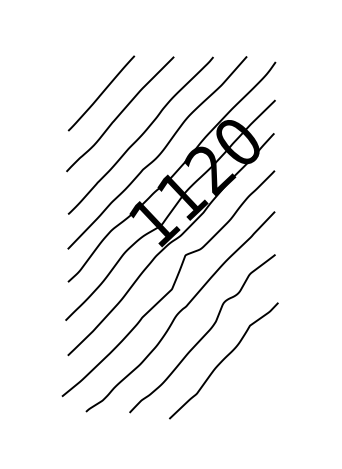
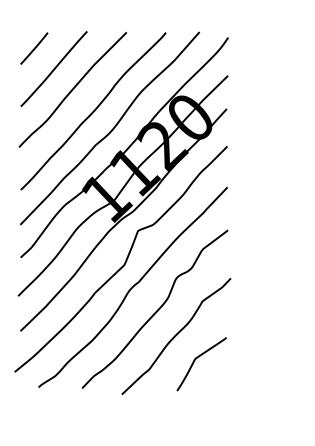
line: (81, 72) -> (34, 48), added
curve: (244, 383) -> (197, 359), added

